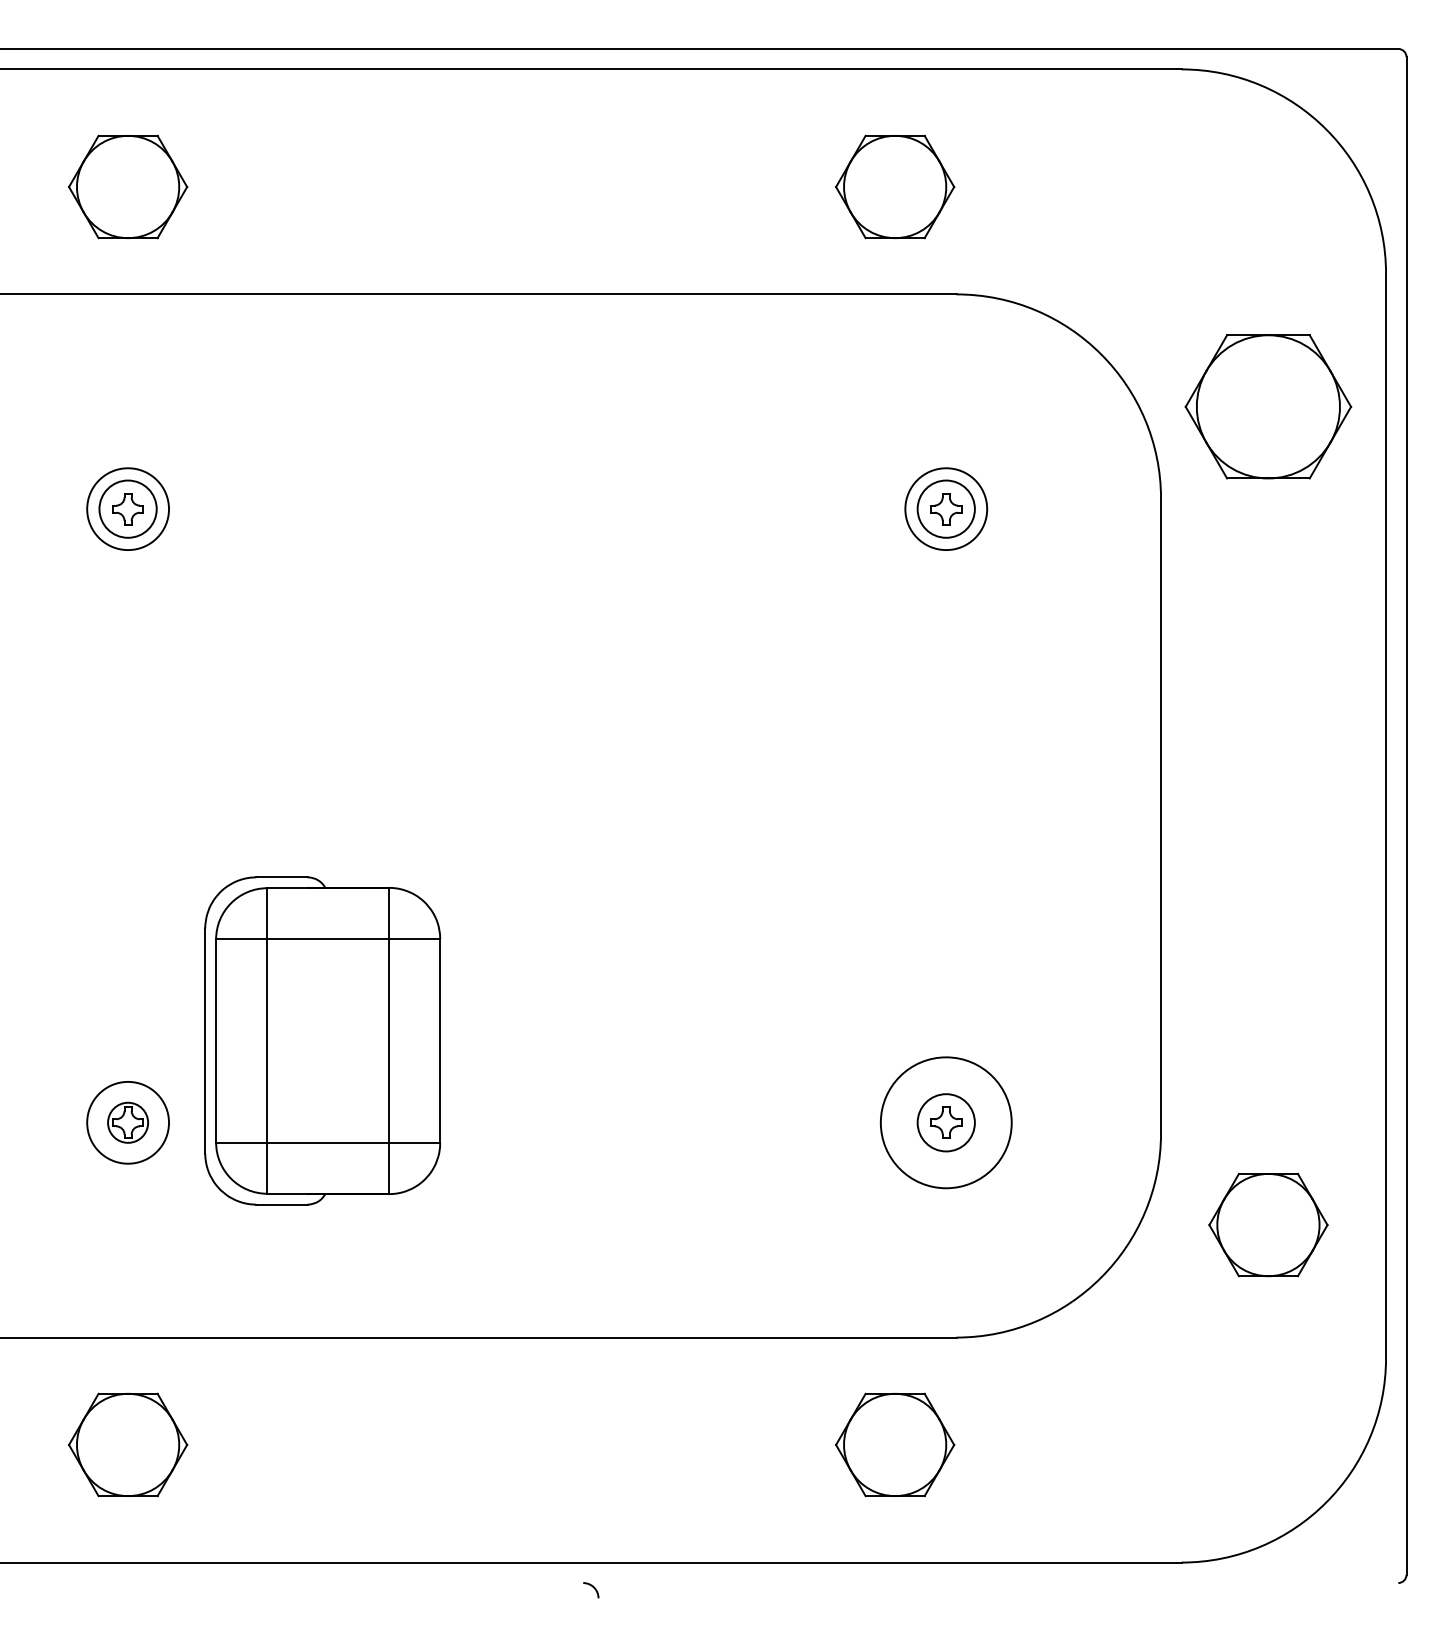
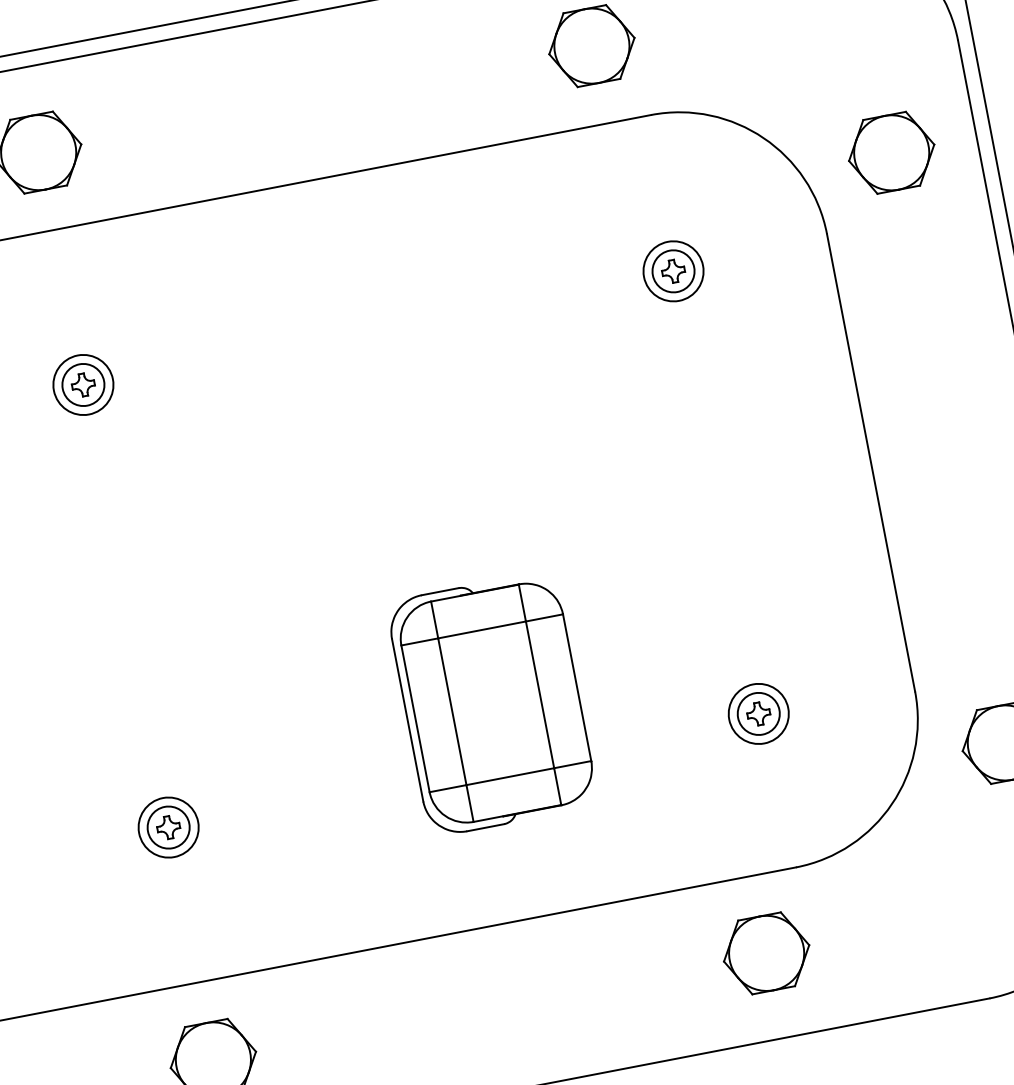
part: (1268, 406) -> (891, 152), size x0.71
part: (322, 1040) -> (492, 703), moved
circle: (127, 1122) -> (168, 827), size x1.43
circle: (946, 1122) -> (758, 713), size x0.62

